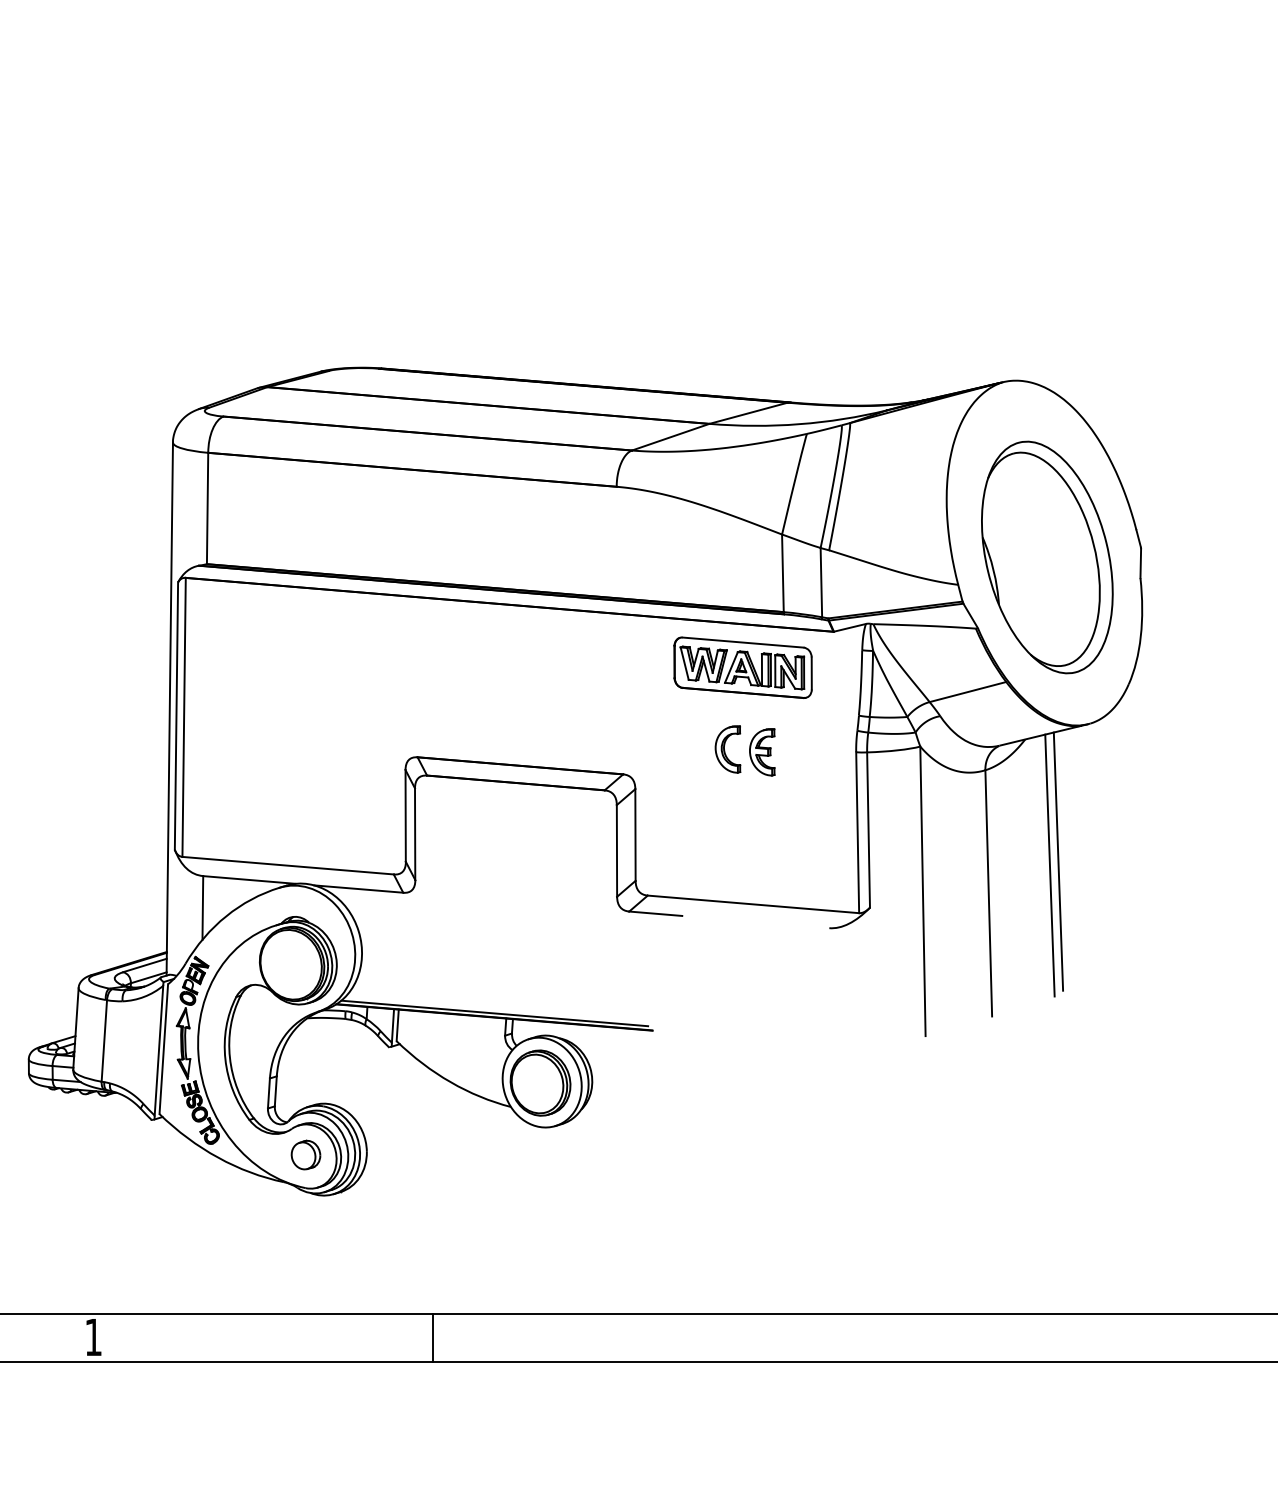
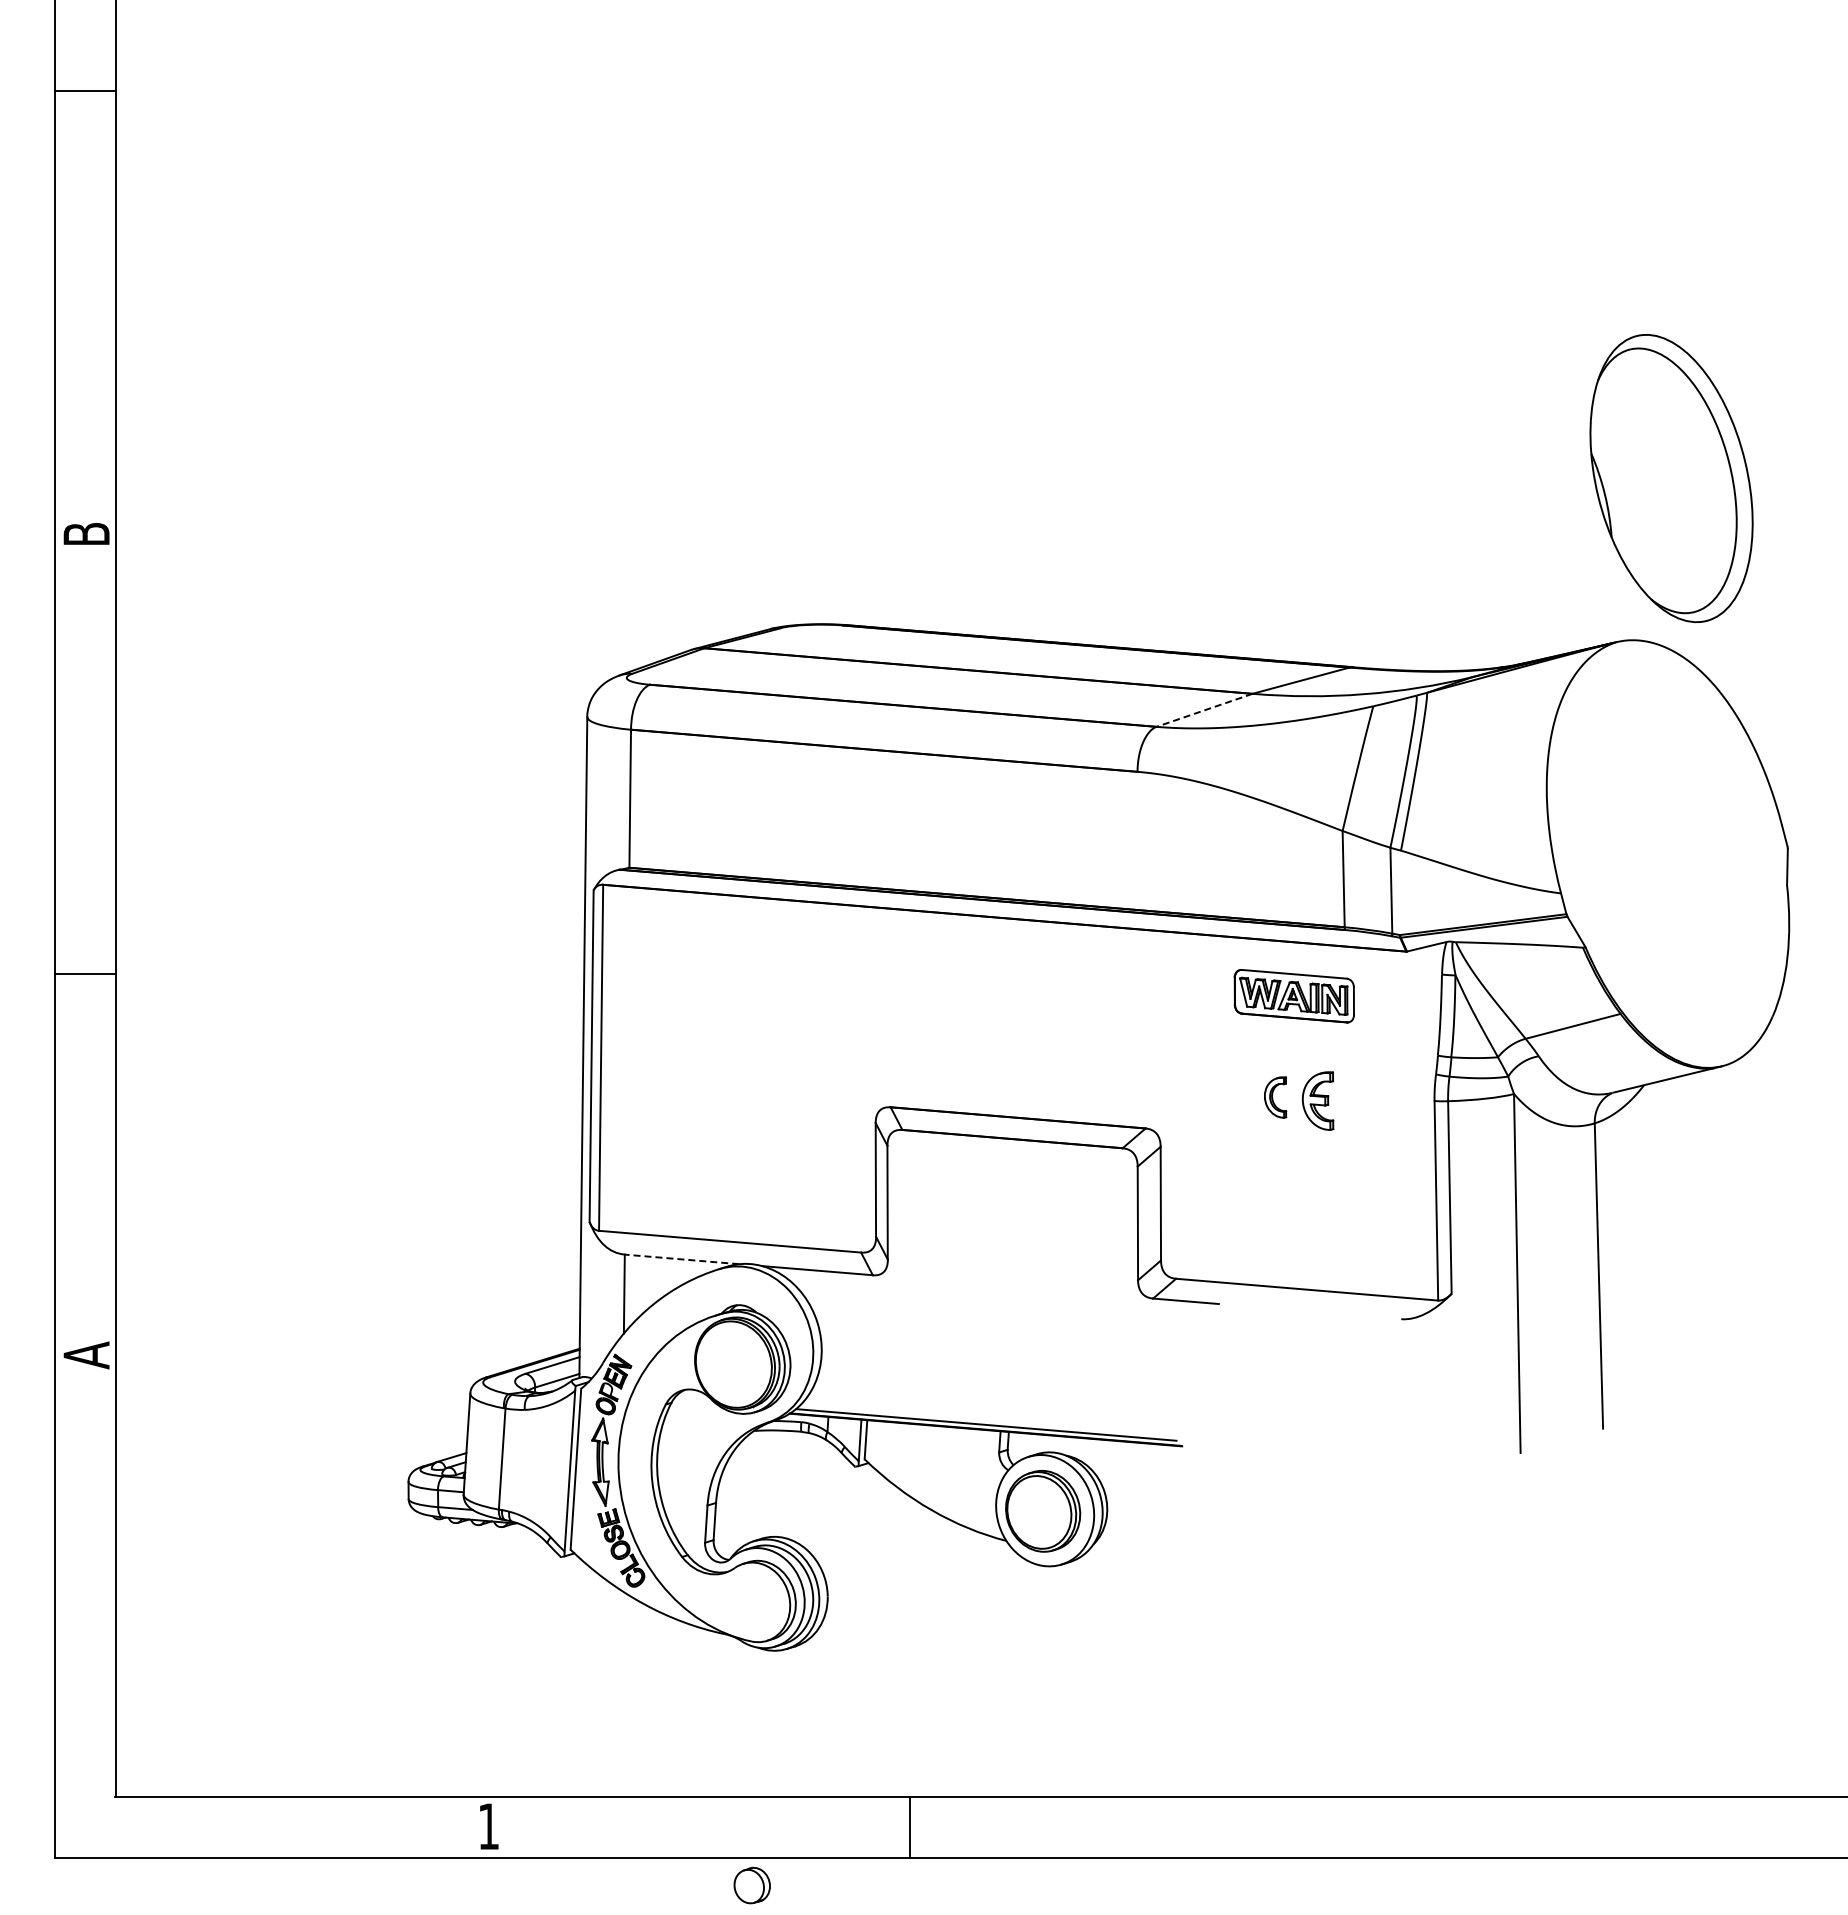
line: (670, 437) -> (1204, 710), solid -> dashed
part: (1047, 557) -> (1671, 478), moved
part: (743, 667) -> (1294, 995), size x0.7
part: (727, 749) -> (1275, 1097), size x0.7
line: (1058, 861) -> (1685, 1236), removed
line: (1049, 865) -> (1674, 1241), removed
line: (248, 880) -> (681, 1259), solid -> dashed
part: (305, 1155) -> (751, 1885), moved

